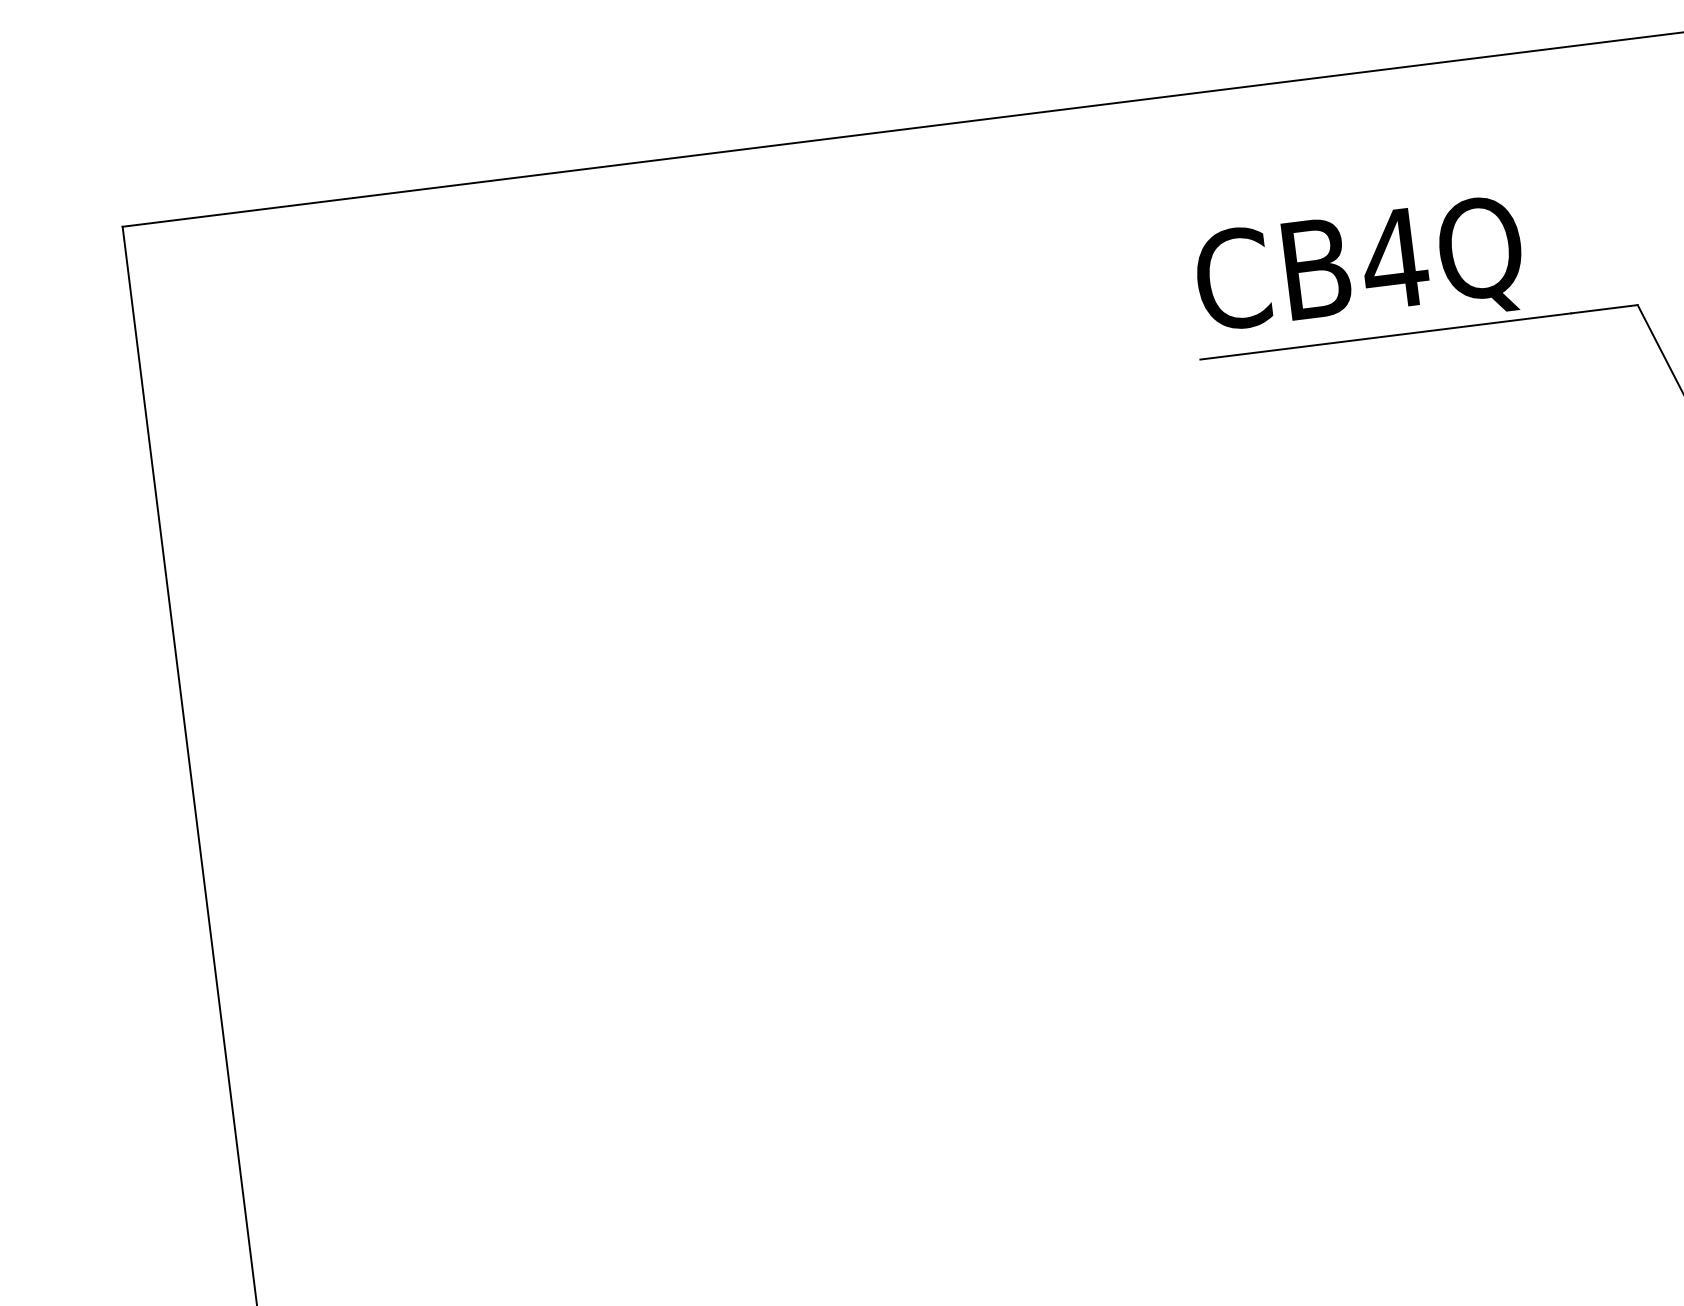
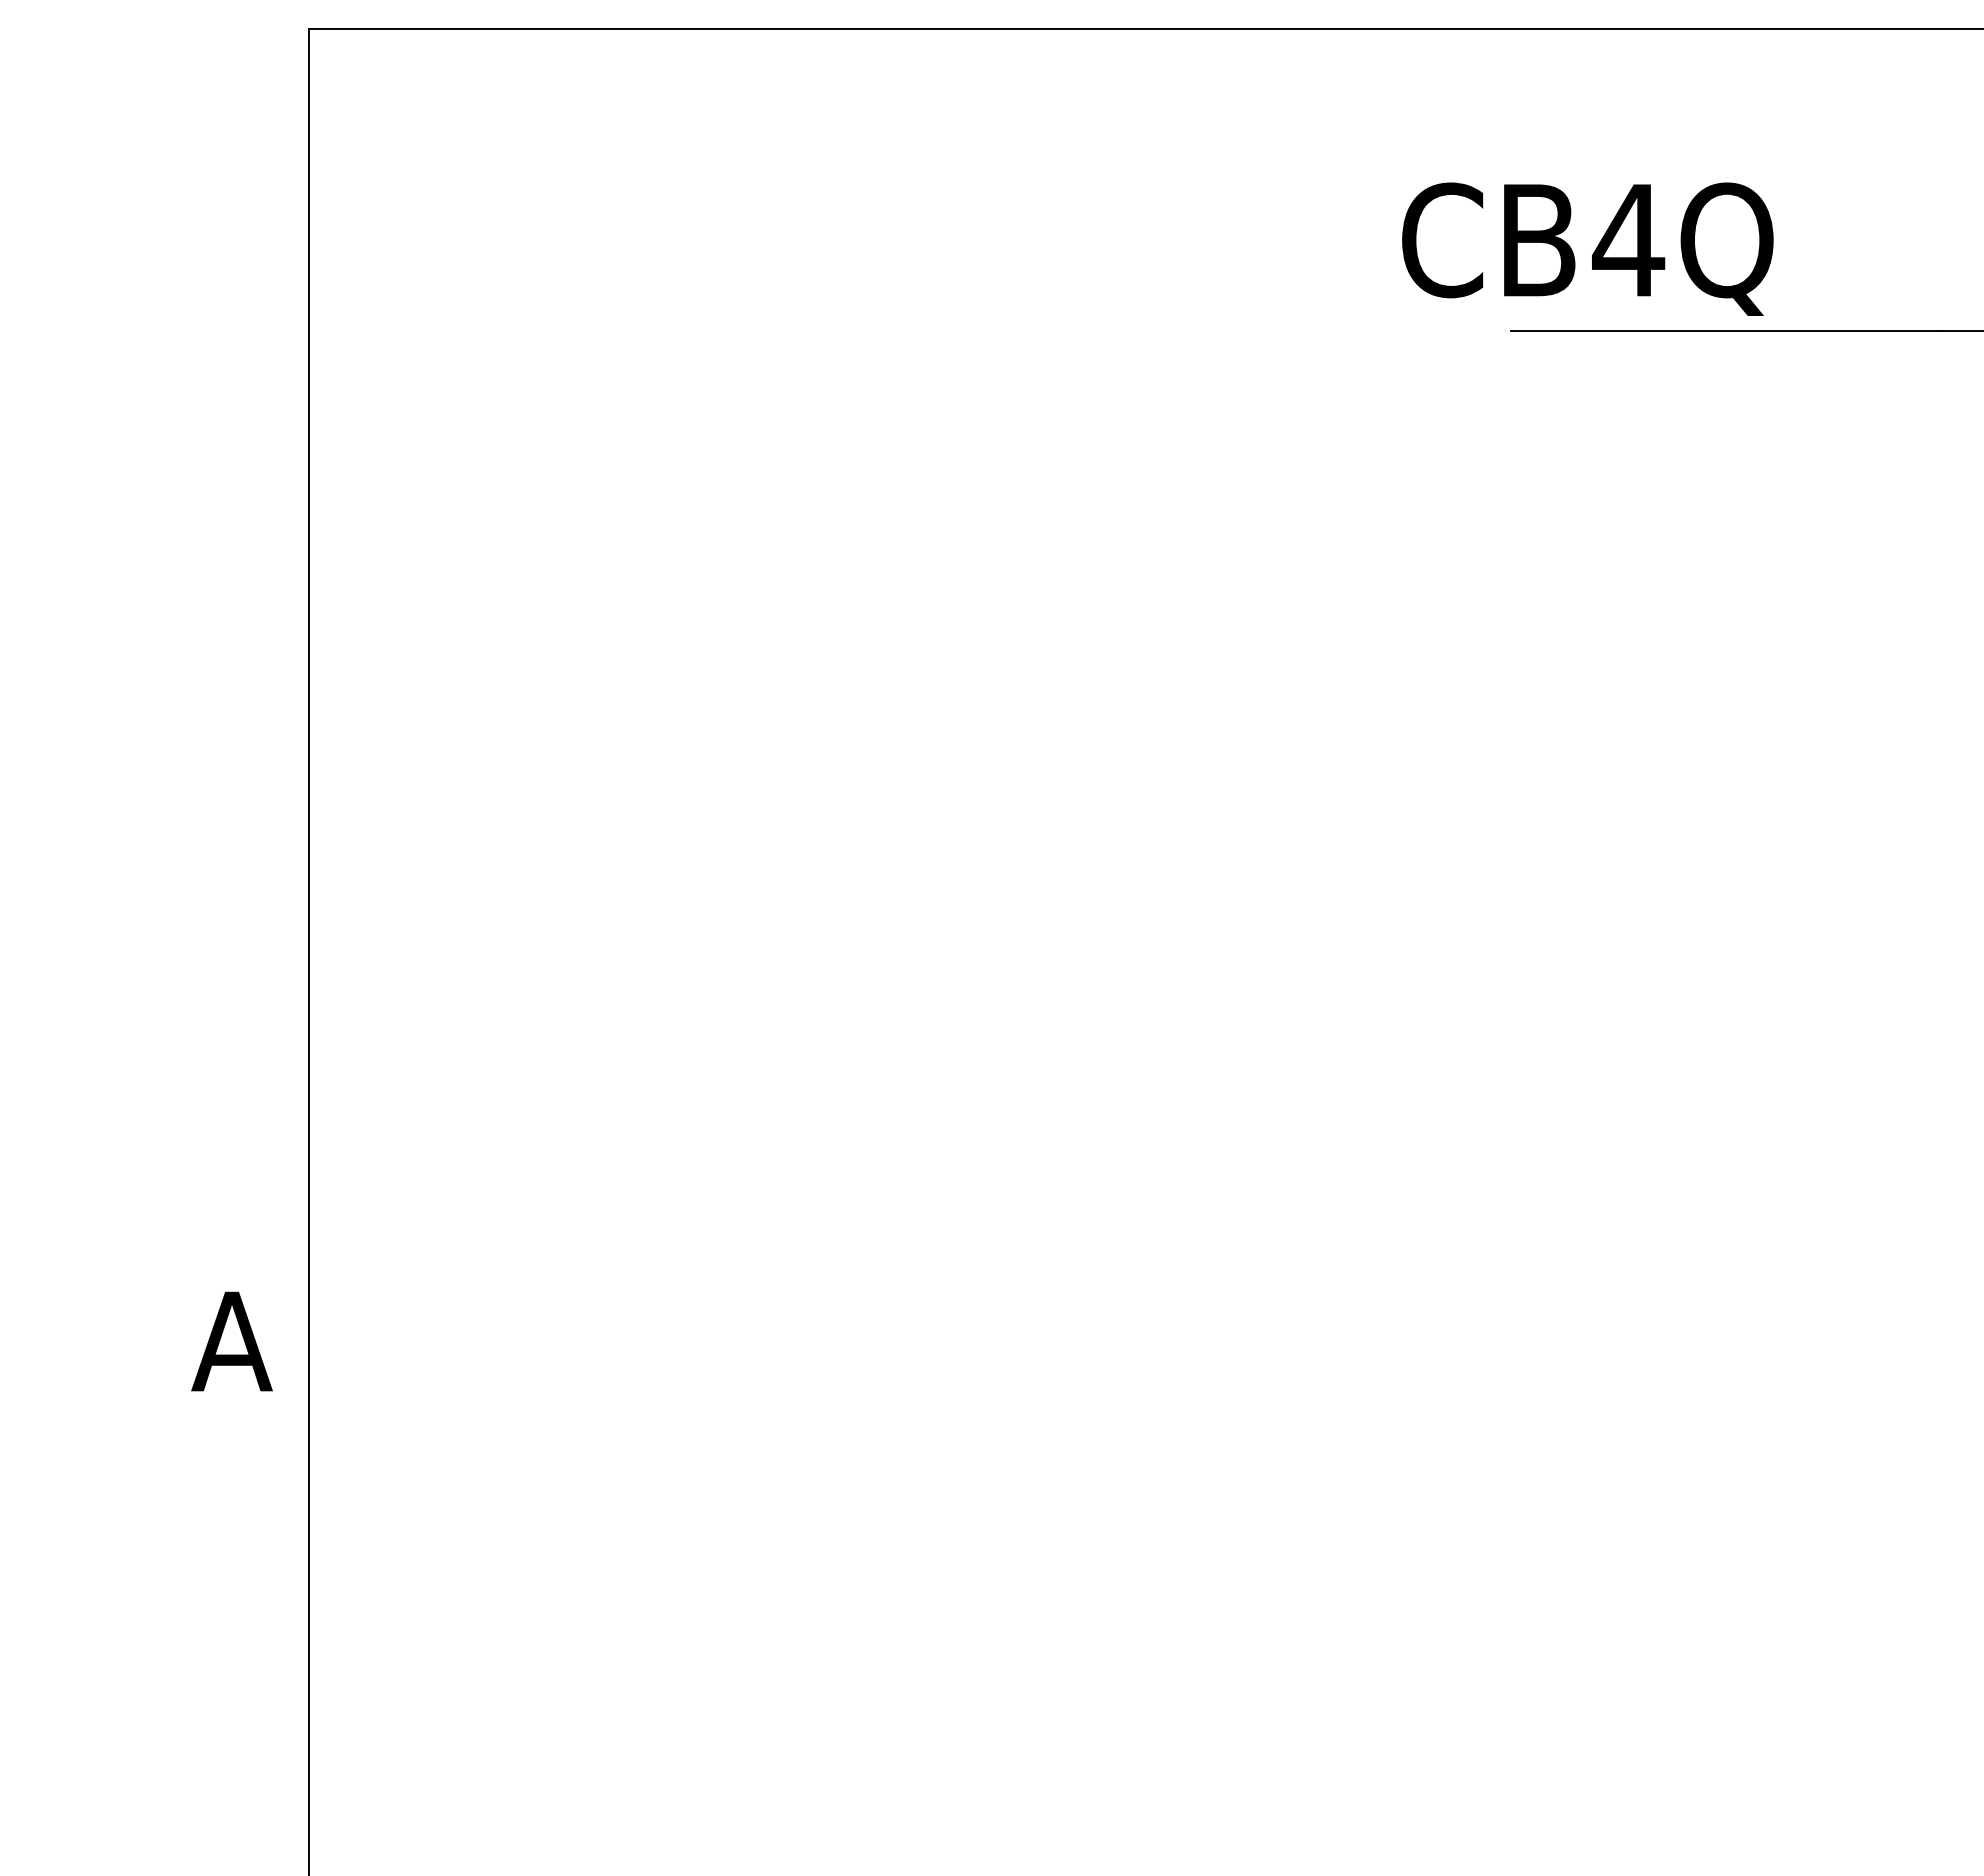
text: (1359, 270) -> (1587, 248), moved

